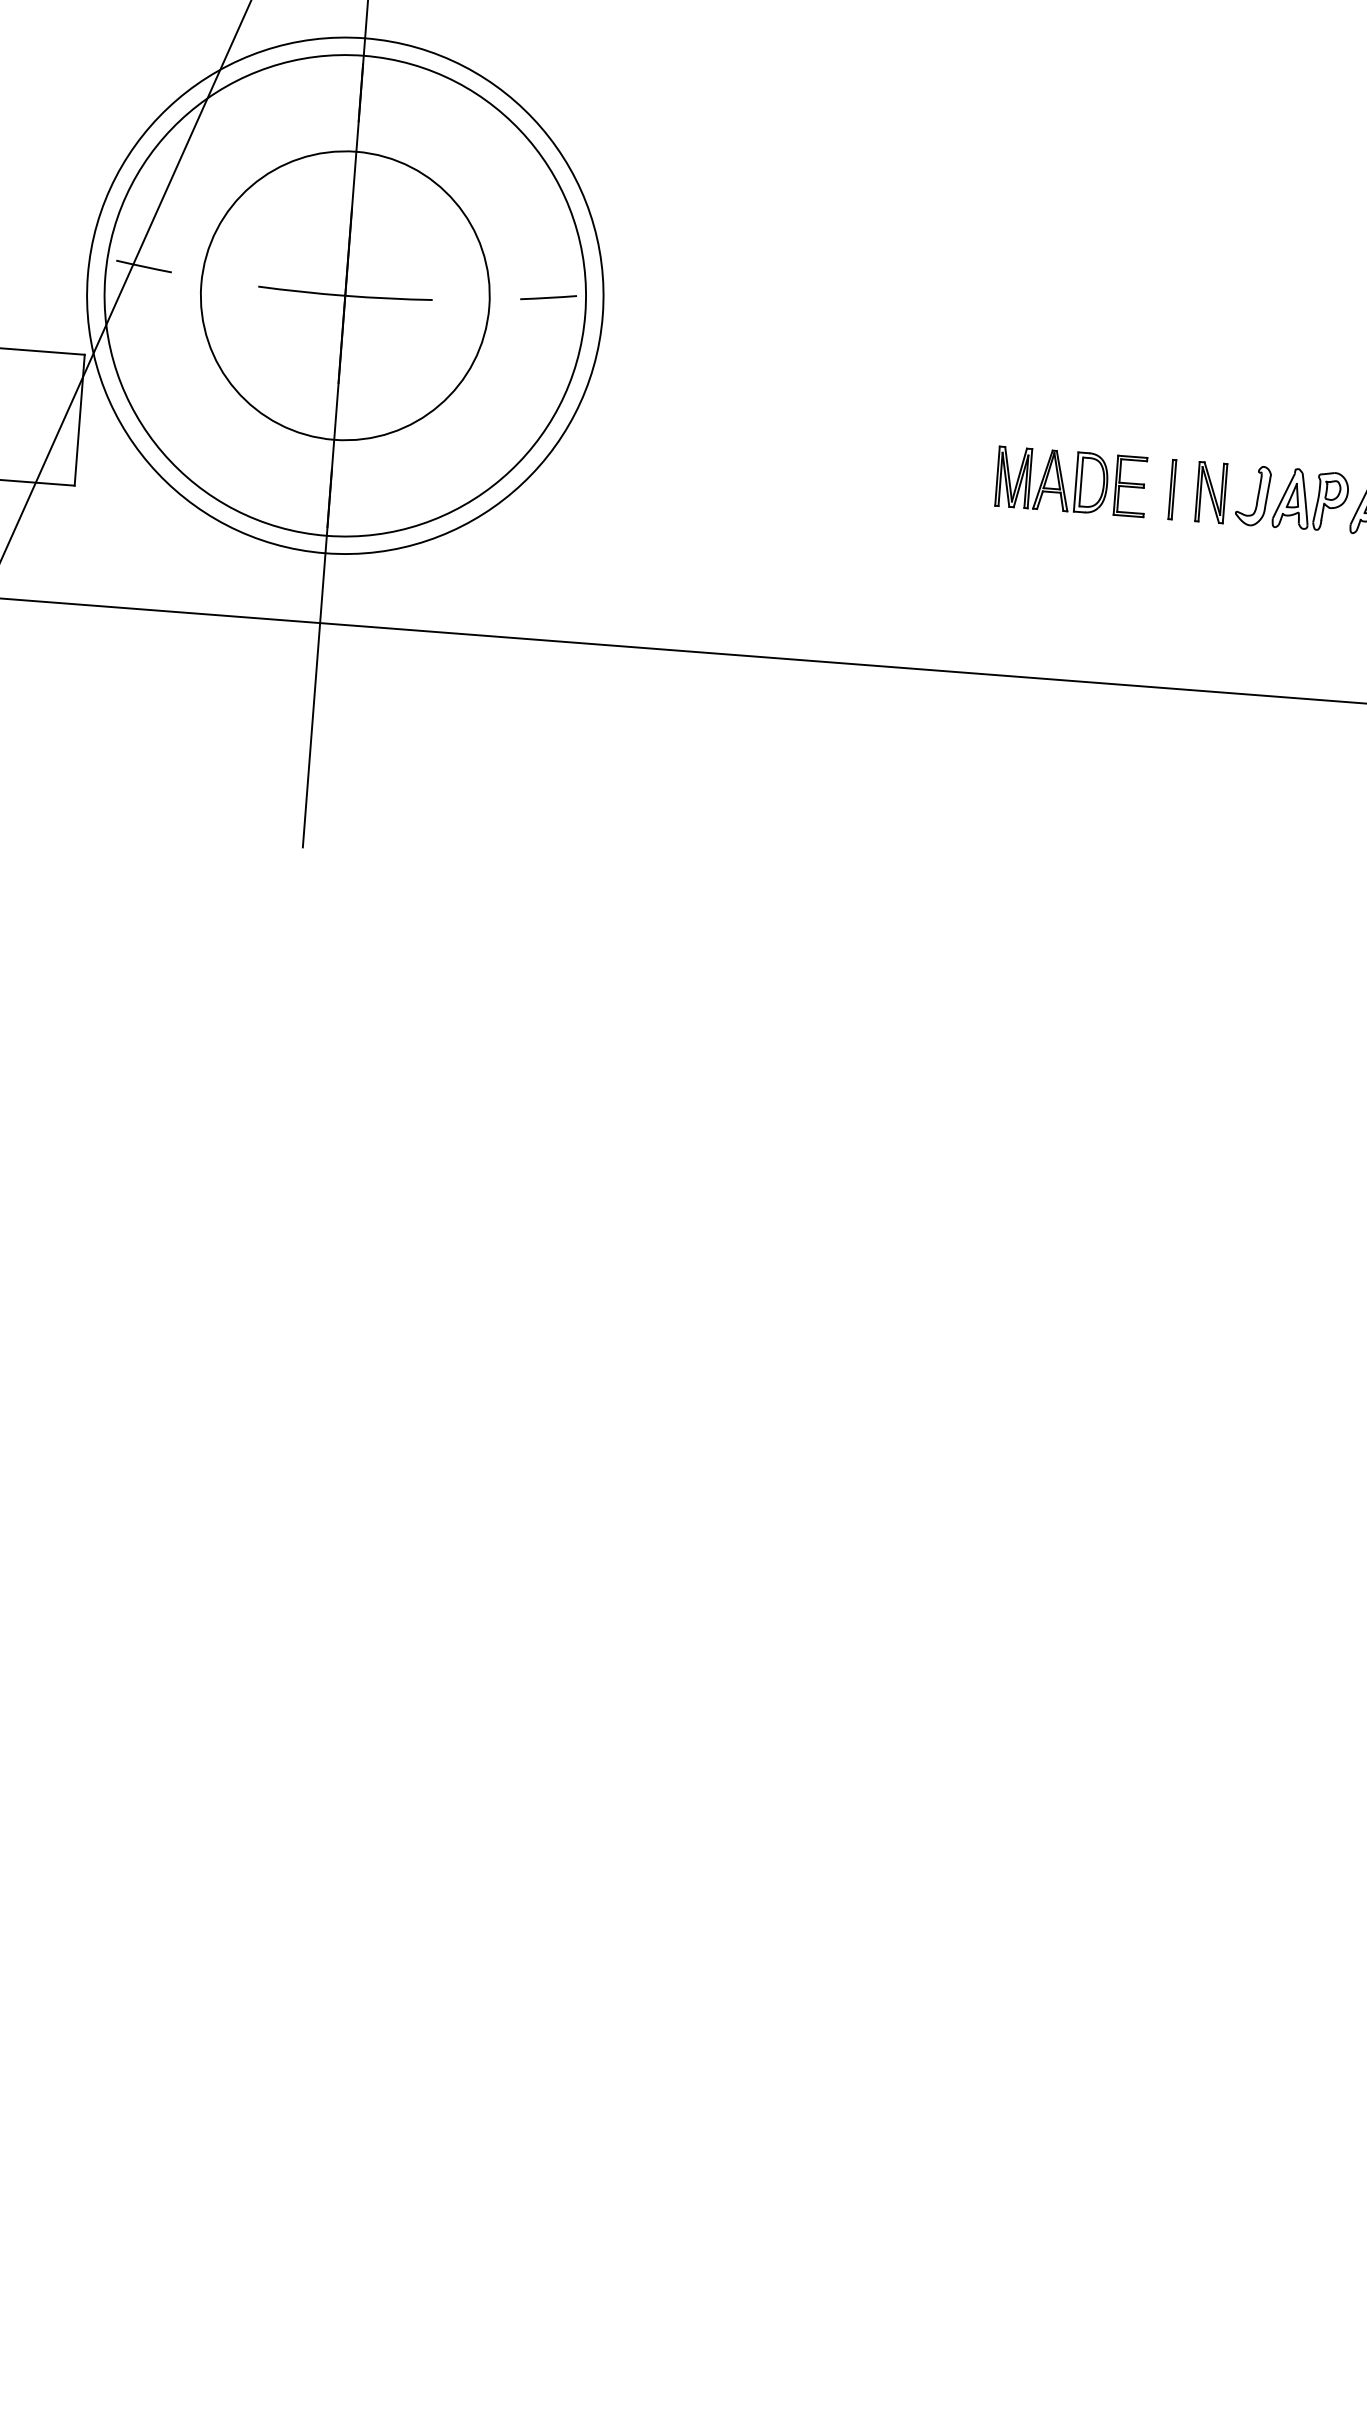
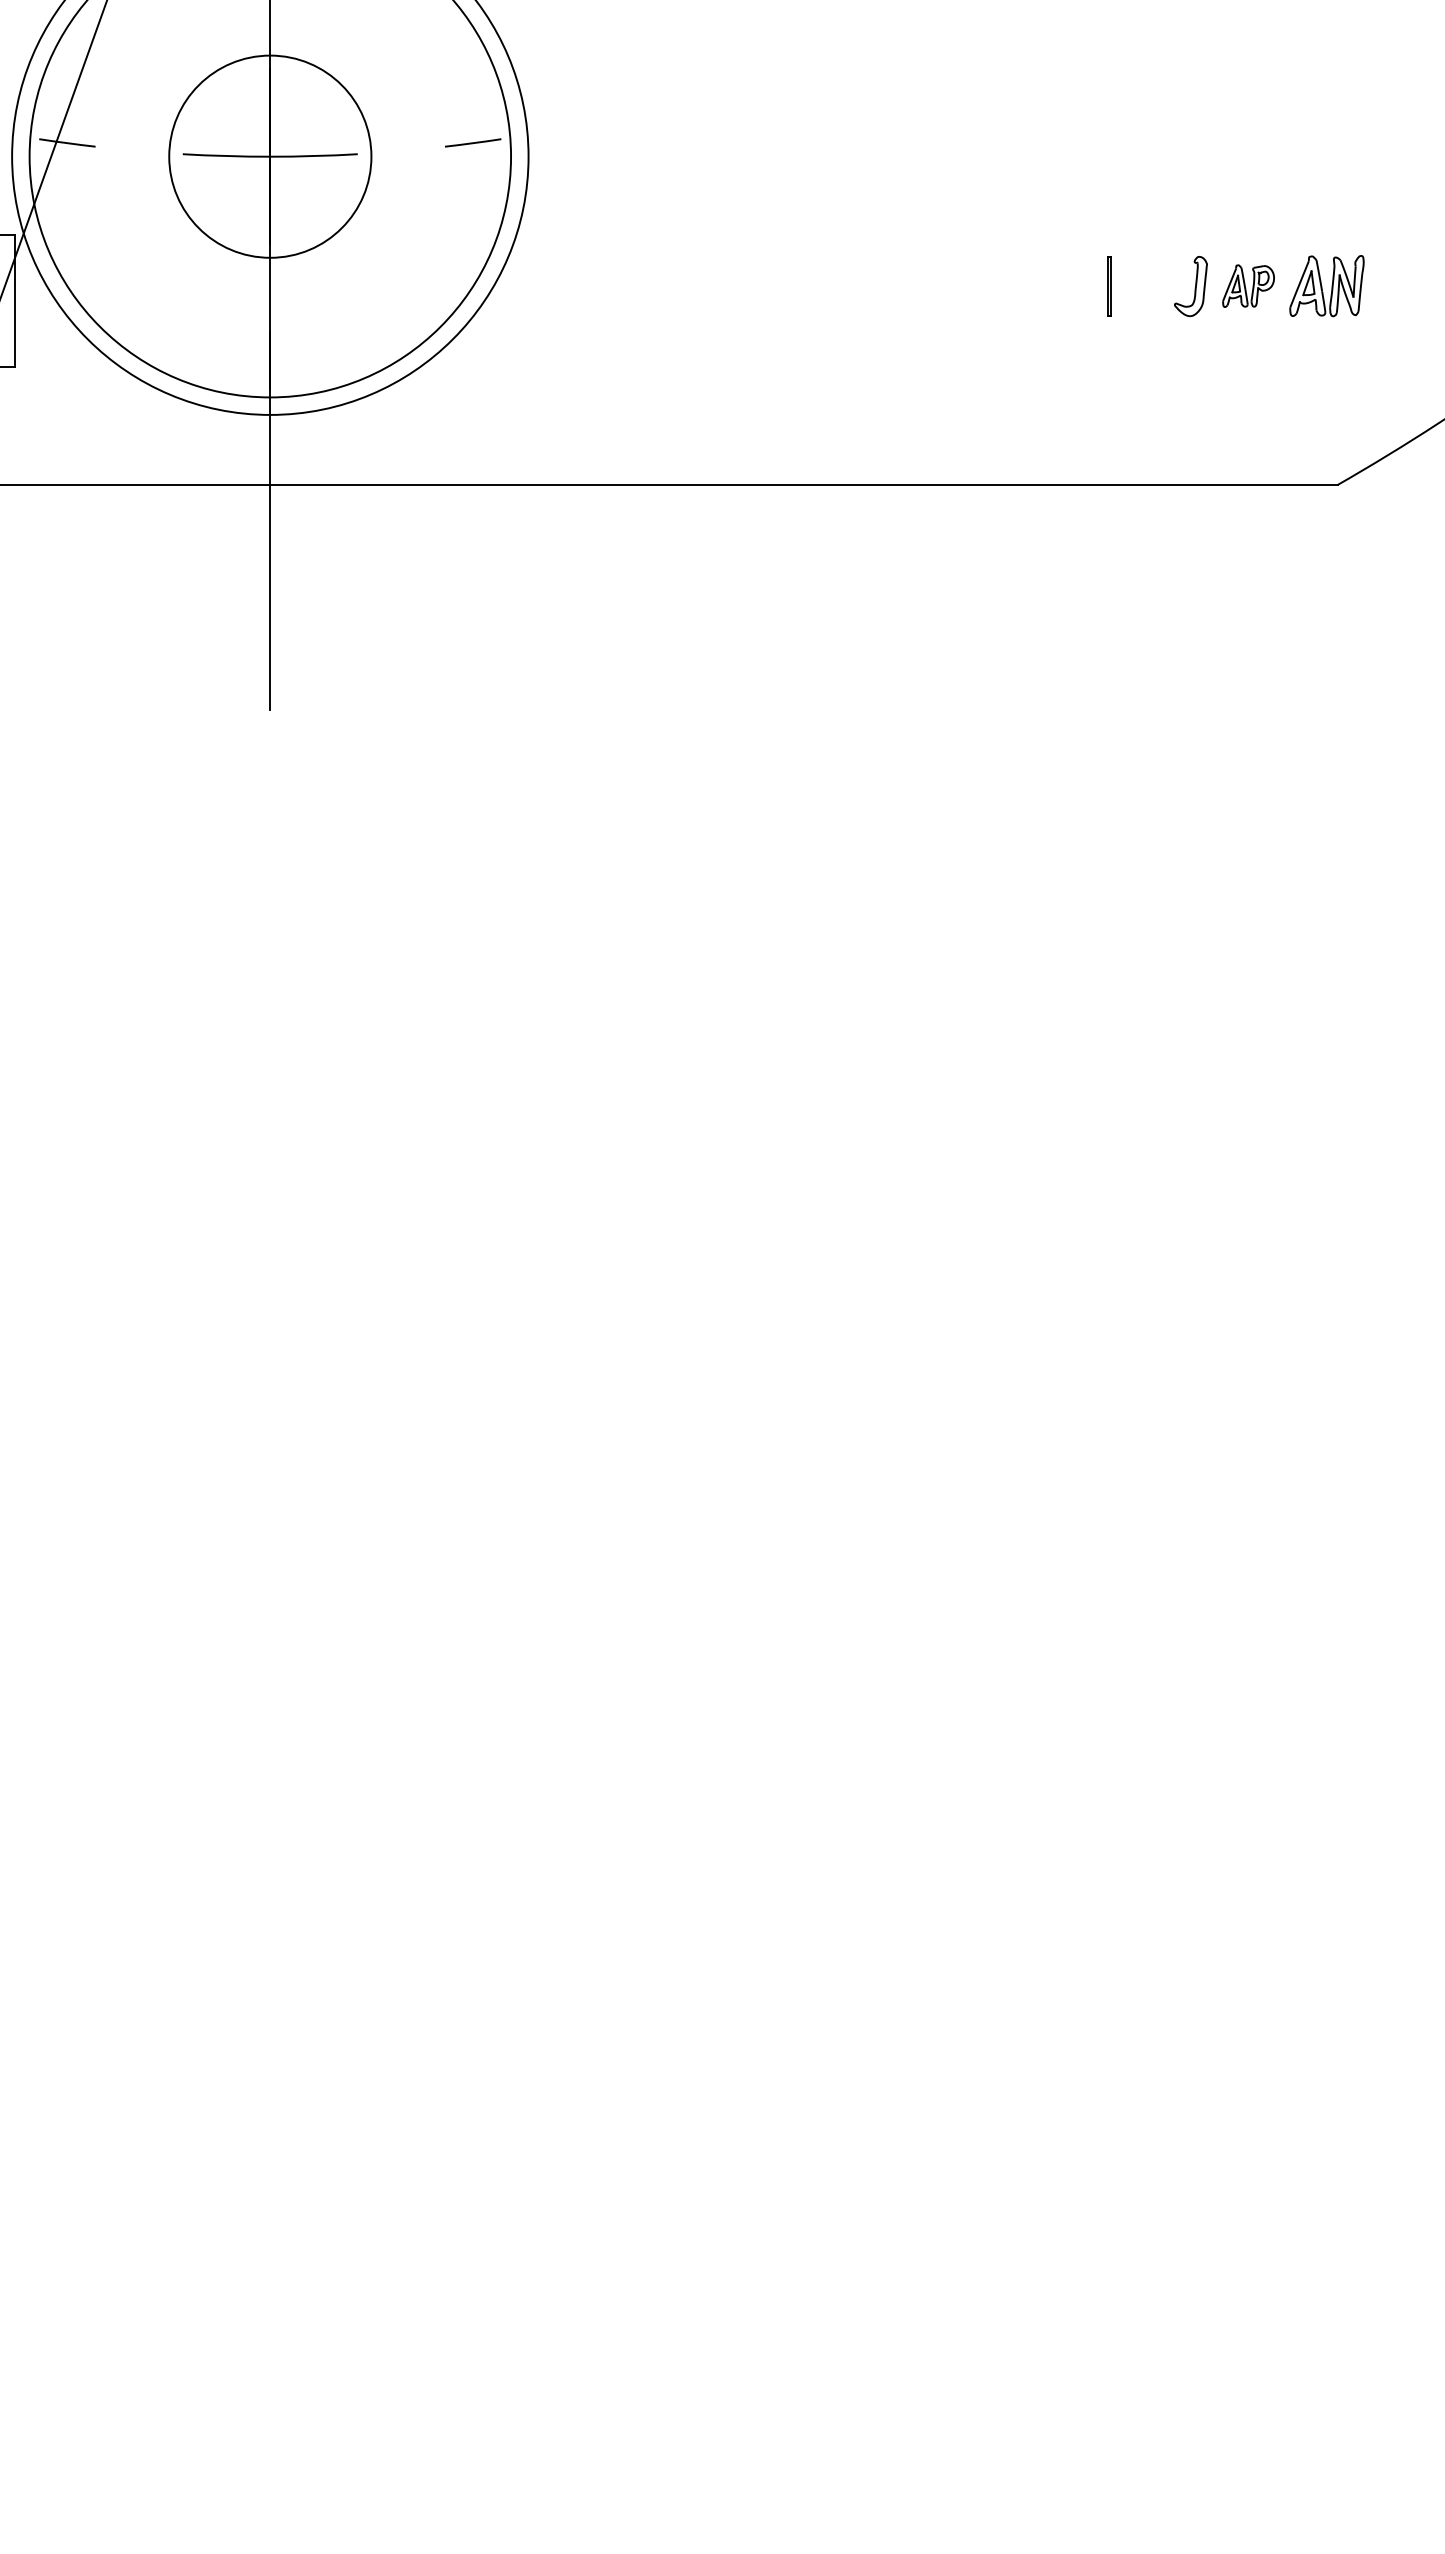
circle: (344, 295) -> (269, 156), size x0.7
part: (1071, 481) -> (1008, 286), removed
part: (1210, 492) -> (1148, 286), removed
part: (1310, 499) -> (1248, 285), size x0.7

